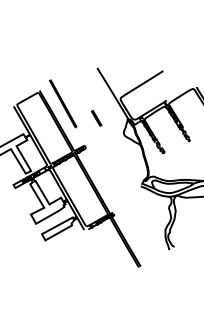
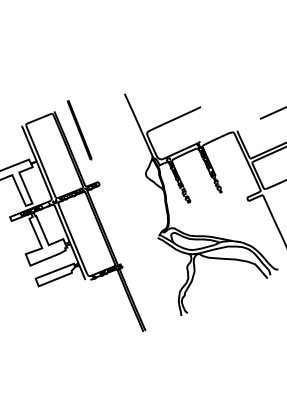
line: (96, 117) -> (116, 151), removed

